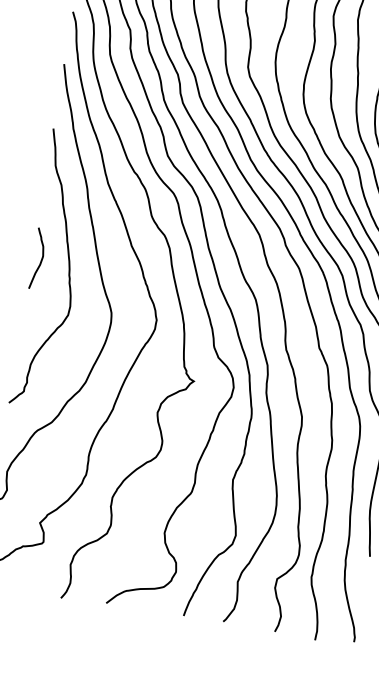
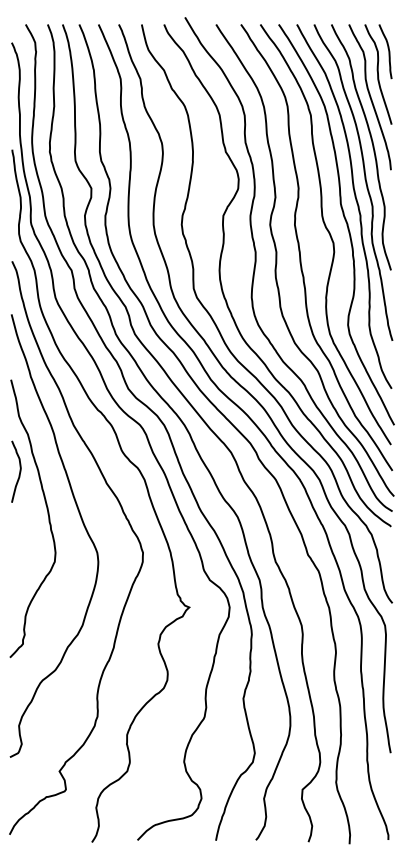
curve: (41, 259) -> (19, 471), moved

